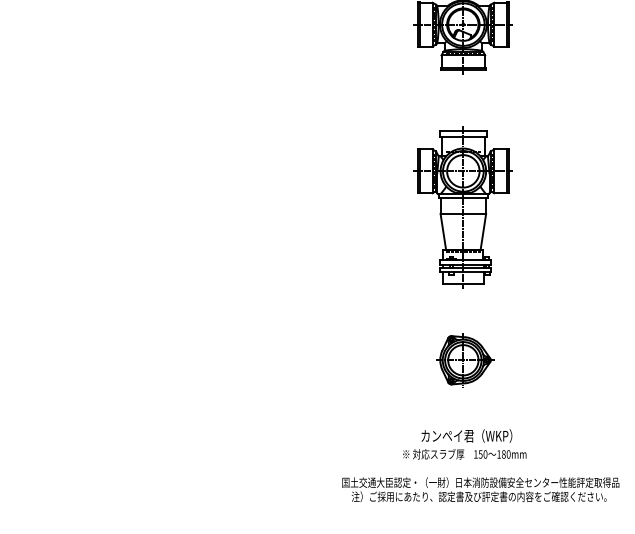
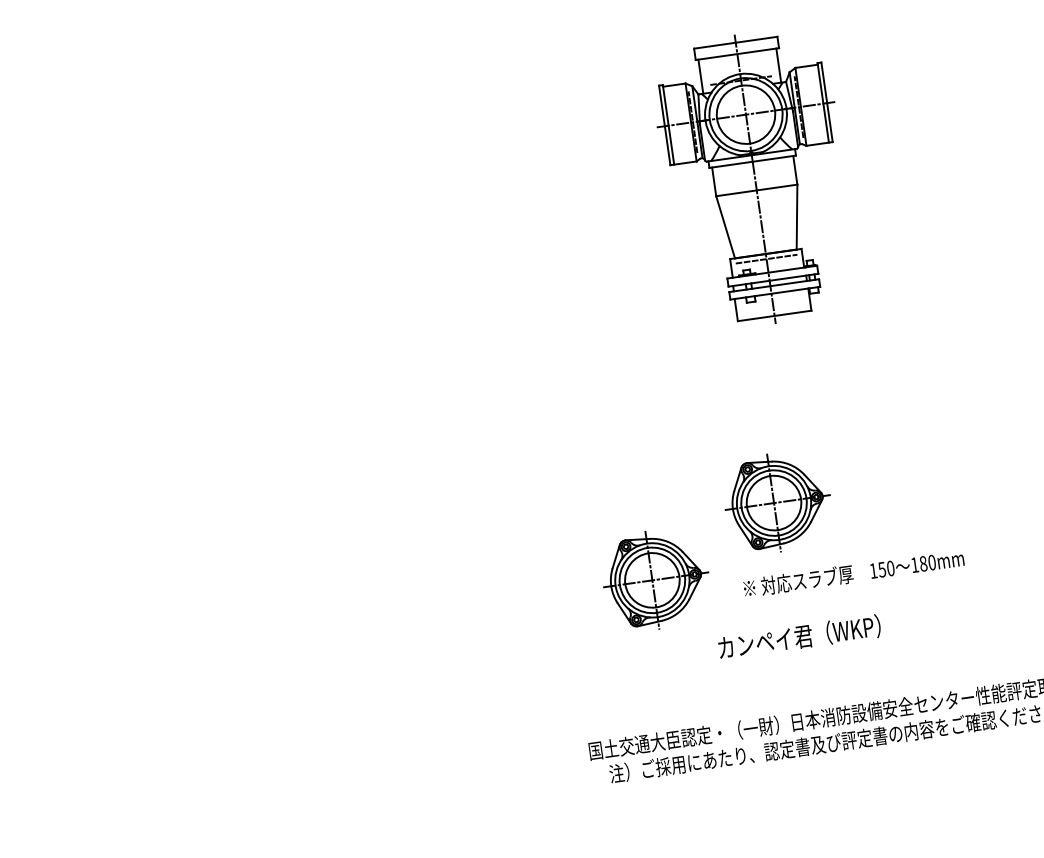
part: (462, 207) -> (753, 179), moved
part: (392, 393) -> (656, 580), added
text: (464, 454) -> (853, 573), moved

